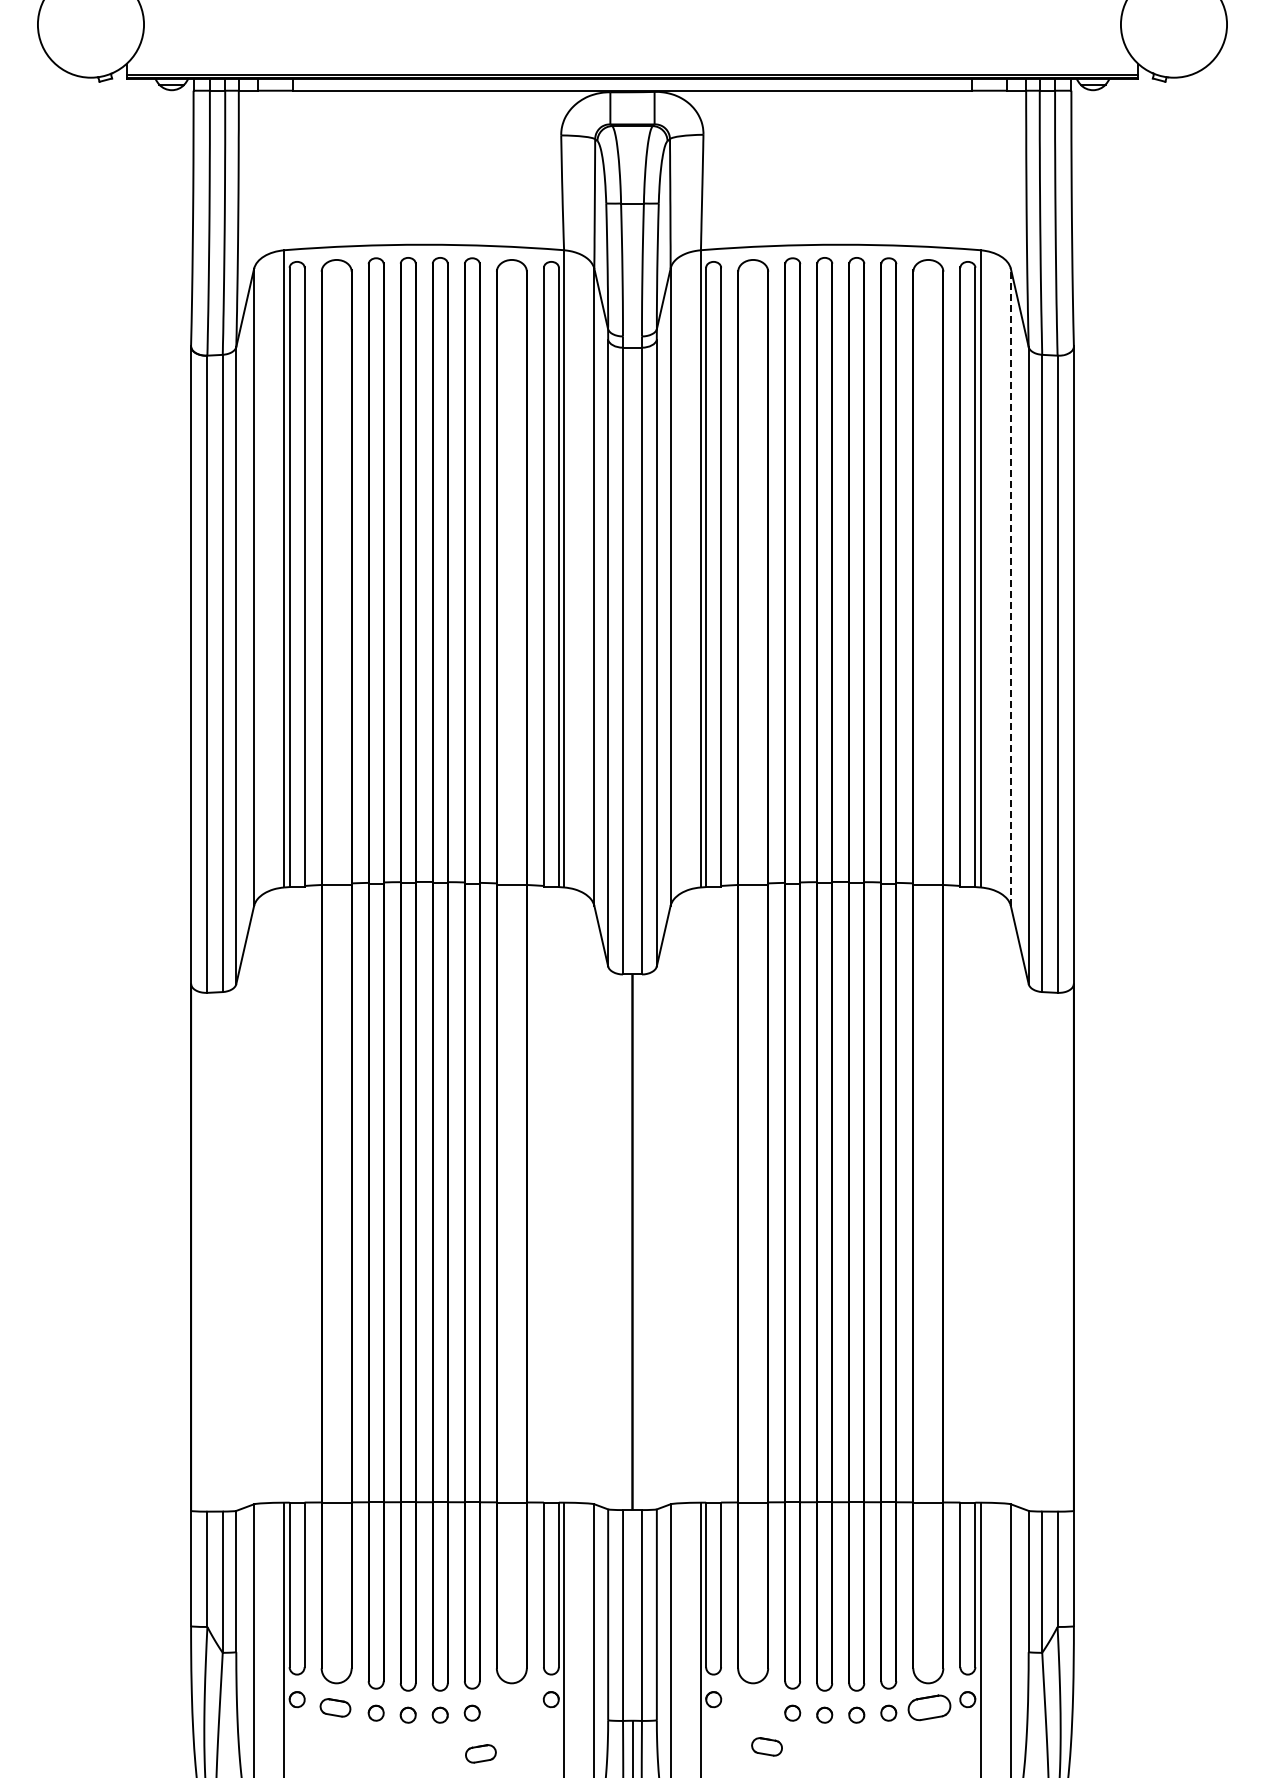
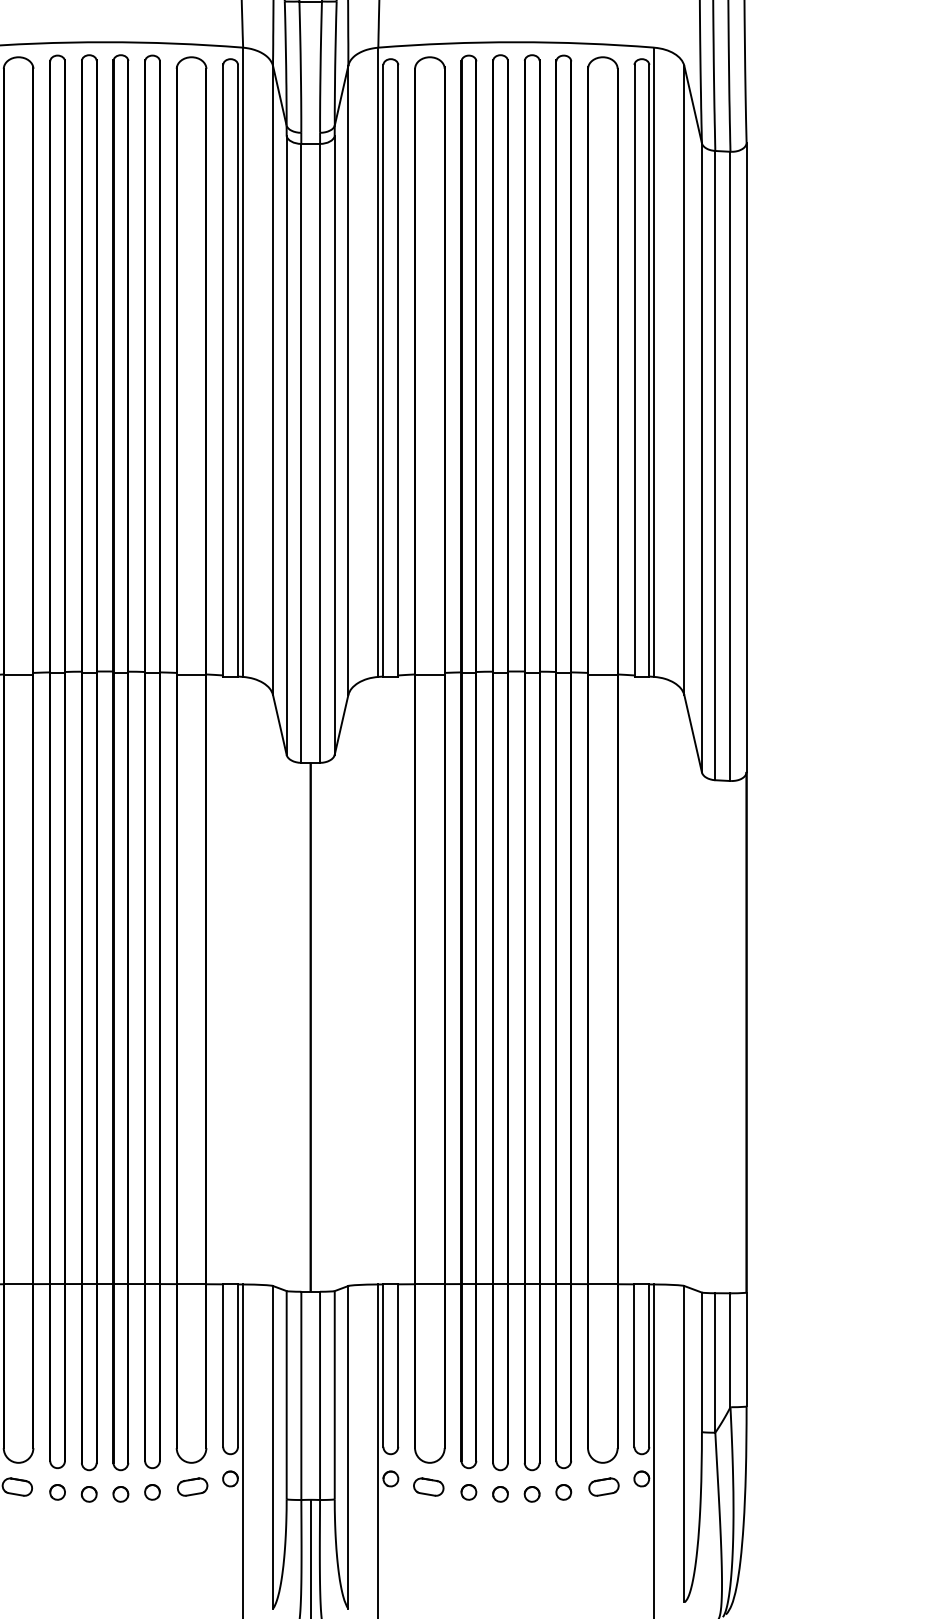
line: (1010, 587) -> (683, 380), dashed -> solid
part: (929, 1707) -> (603, 1486), size x0.71
part: (766, 1746) -> (428, 1486), moved
part: (480, 1753) -> (192, 1486), moved

